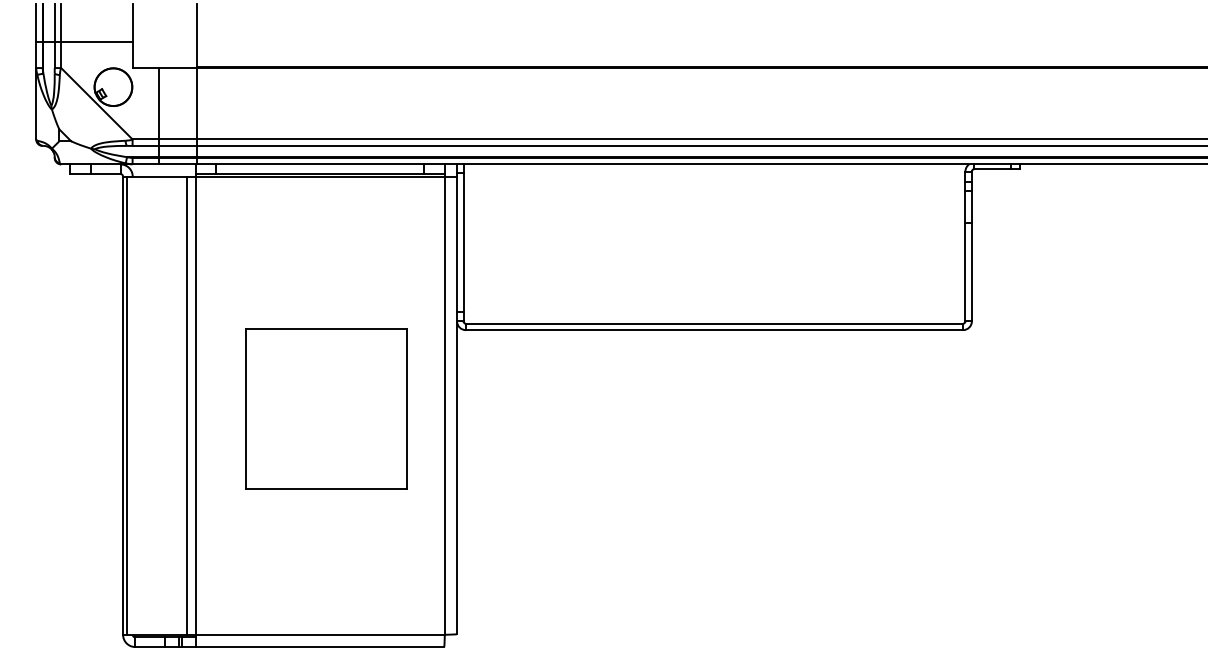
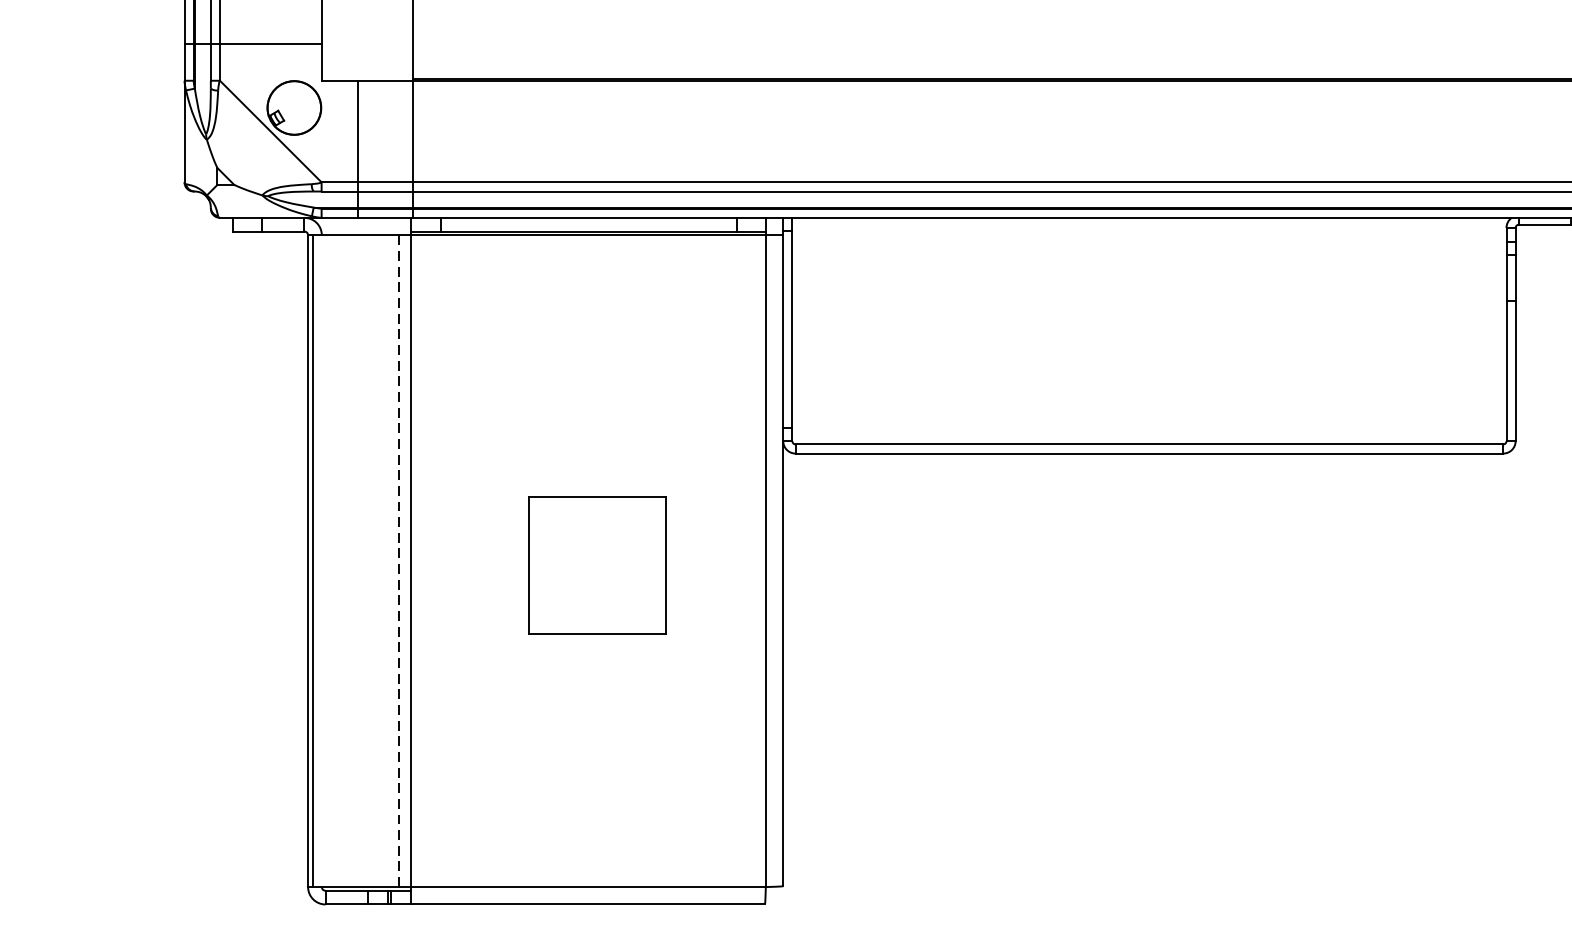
line: (187, 405) -> (399, 560), solid -> dashed
part: (326, 408) -> (597, 565), size x0.6

